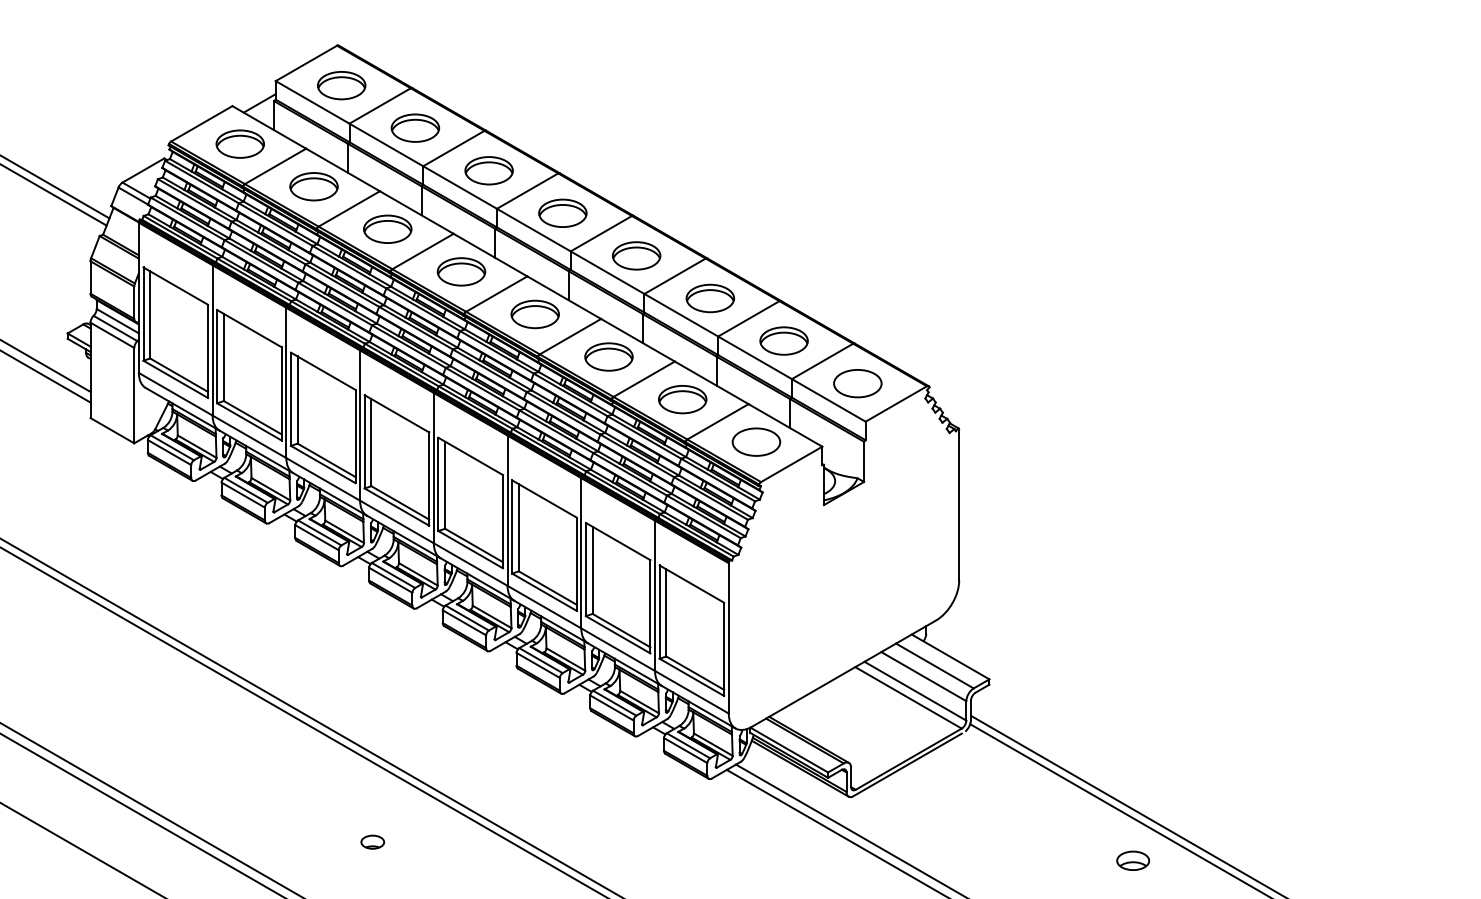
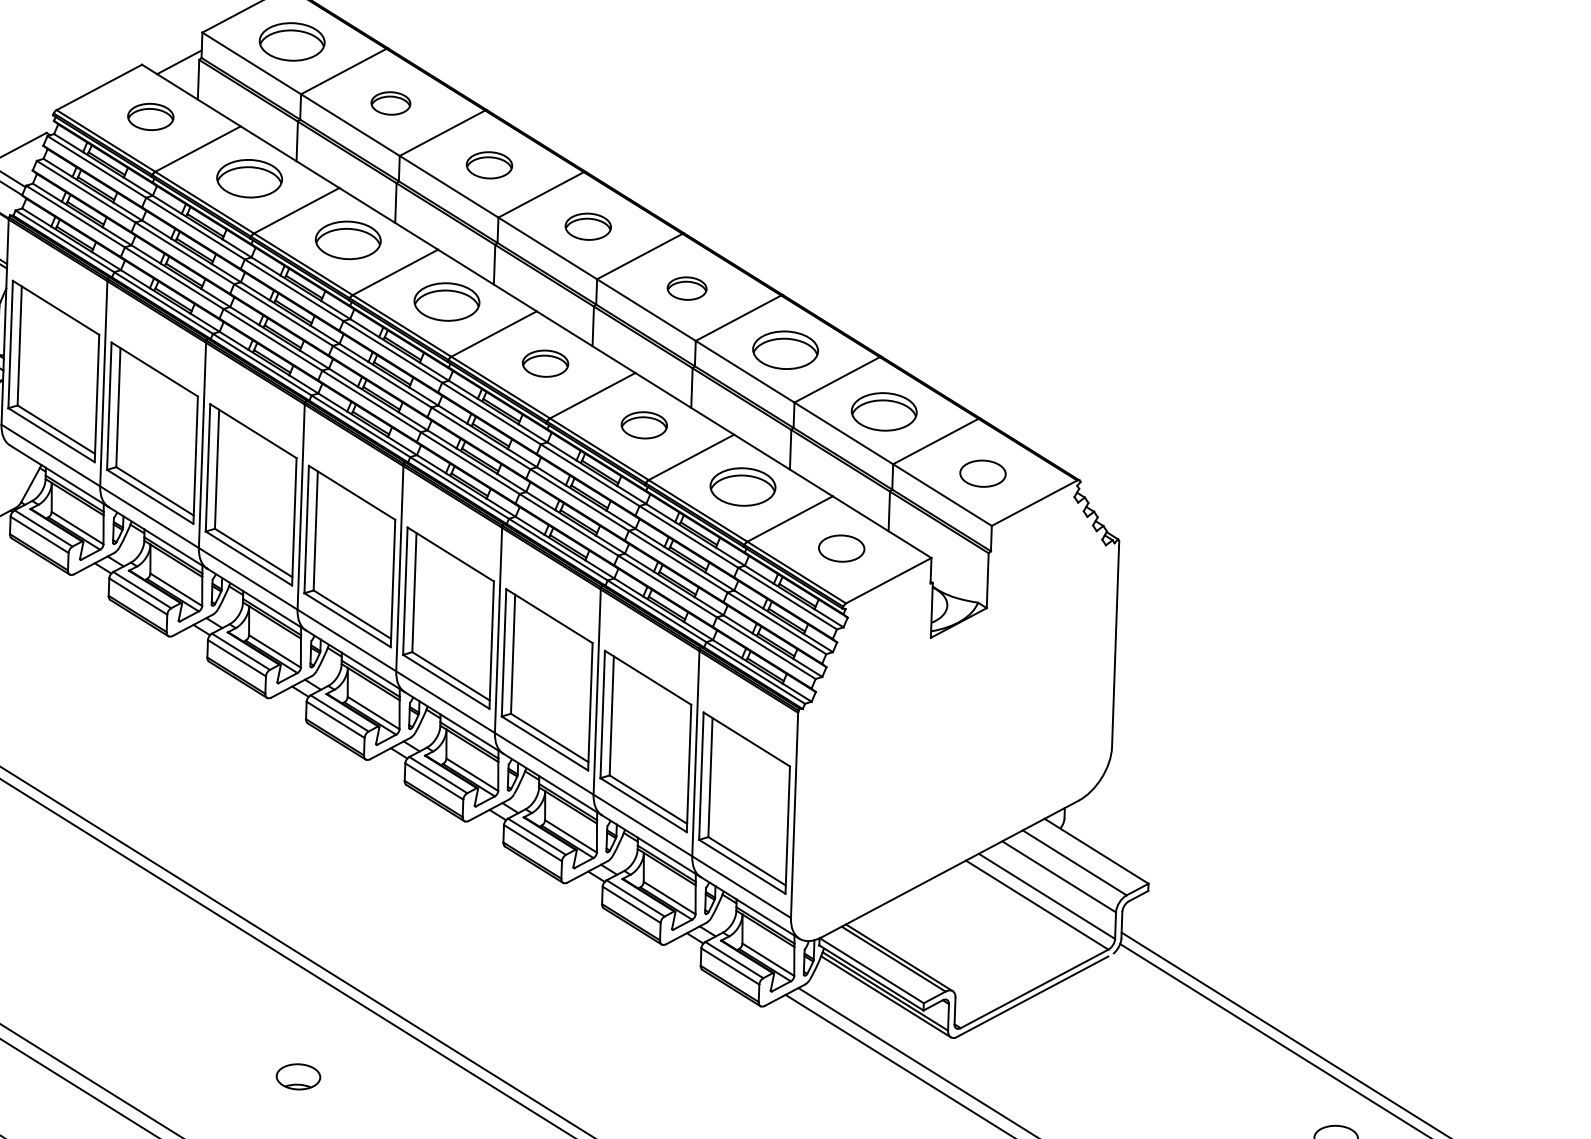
part: (415, 127) -> (391, 102), size x0.6
part: (239, 143) -> (149, 116), size x0.7
part: (488, 170) -> (488, 164), size x0.7
part: (562, 212) -> (587, 225), size x0.7
part: (636, 255) -> (686, 288), size x0.6
part: (534, 314) -> (544, 363), size x0.7
part: (608, 356) -> (643, 424), size x0.7
part: (857, 383) -> (982, 473), size x0.7
part: (756, 441) -> (841, 547), size x0.7
part: (372, 841) -> (298, 1075), size x1.4

